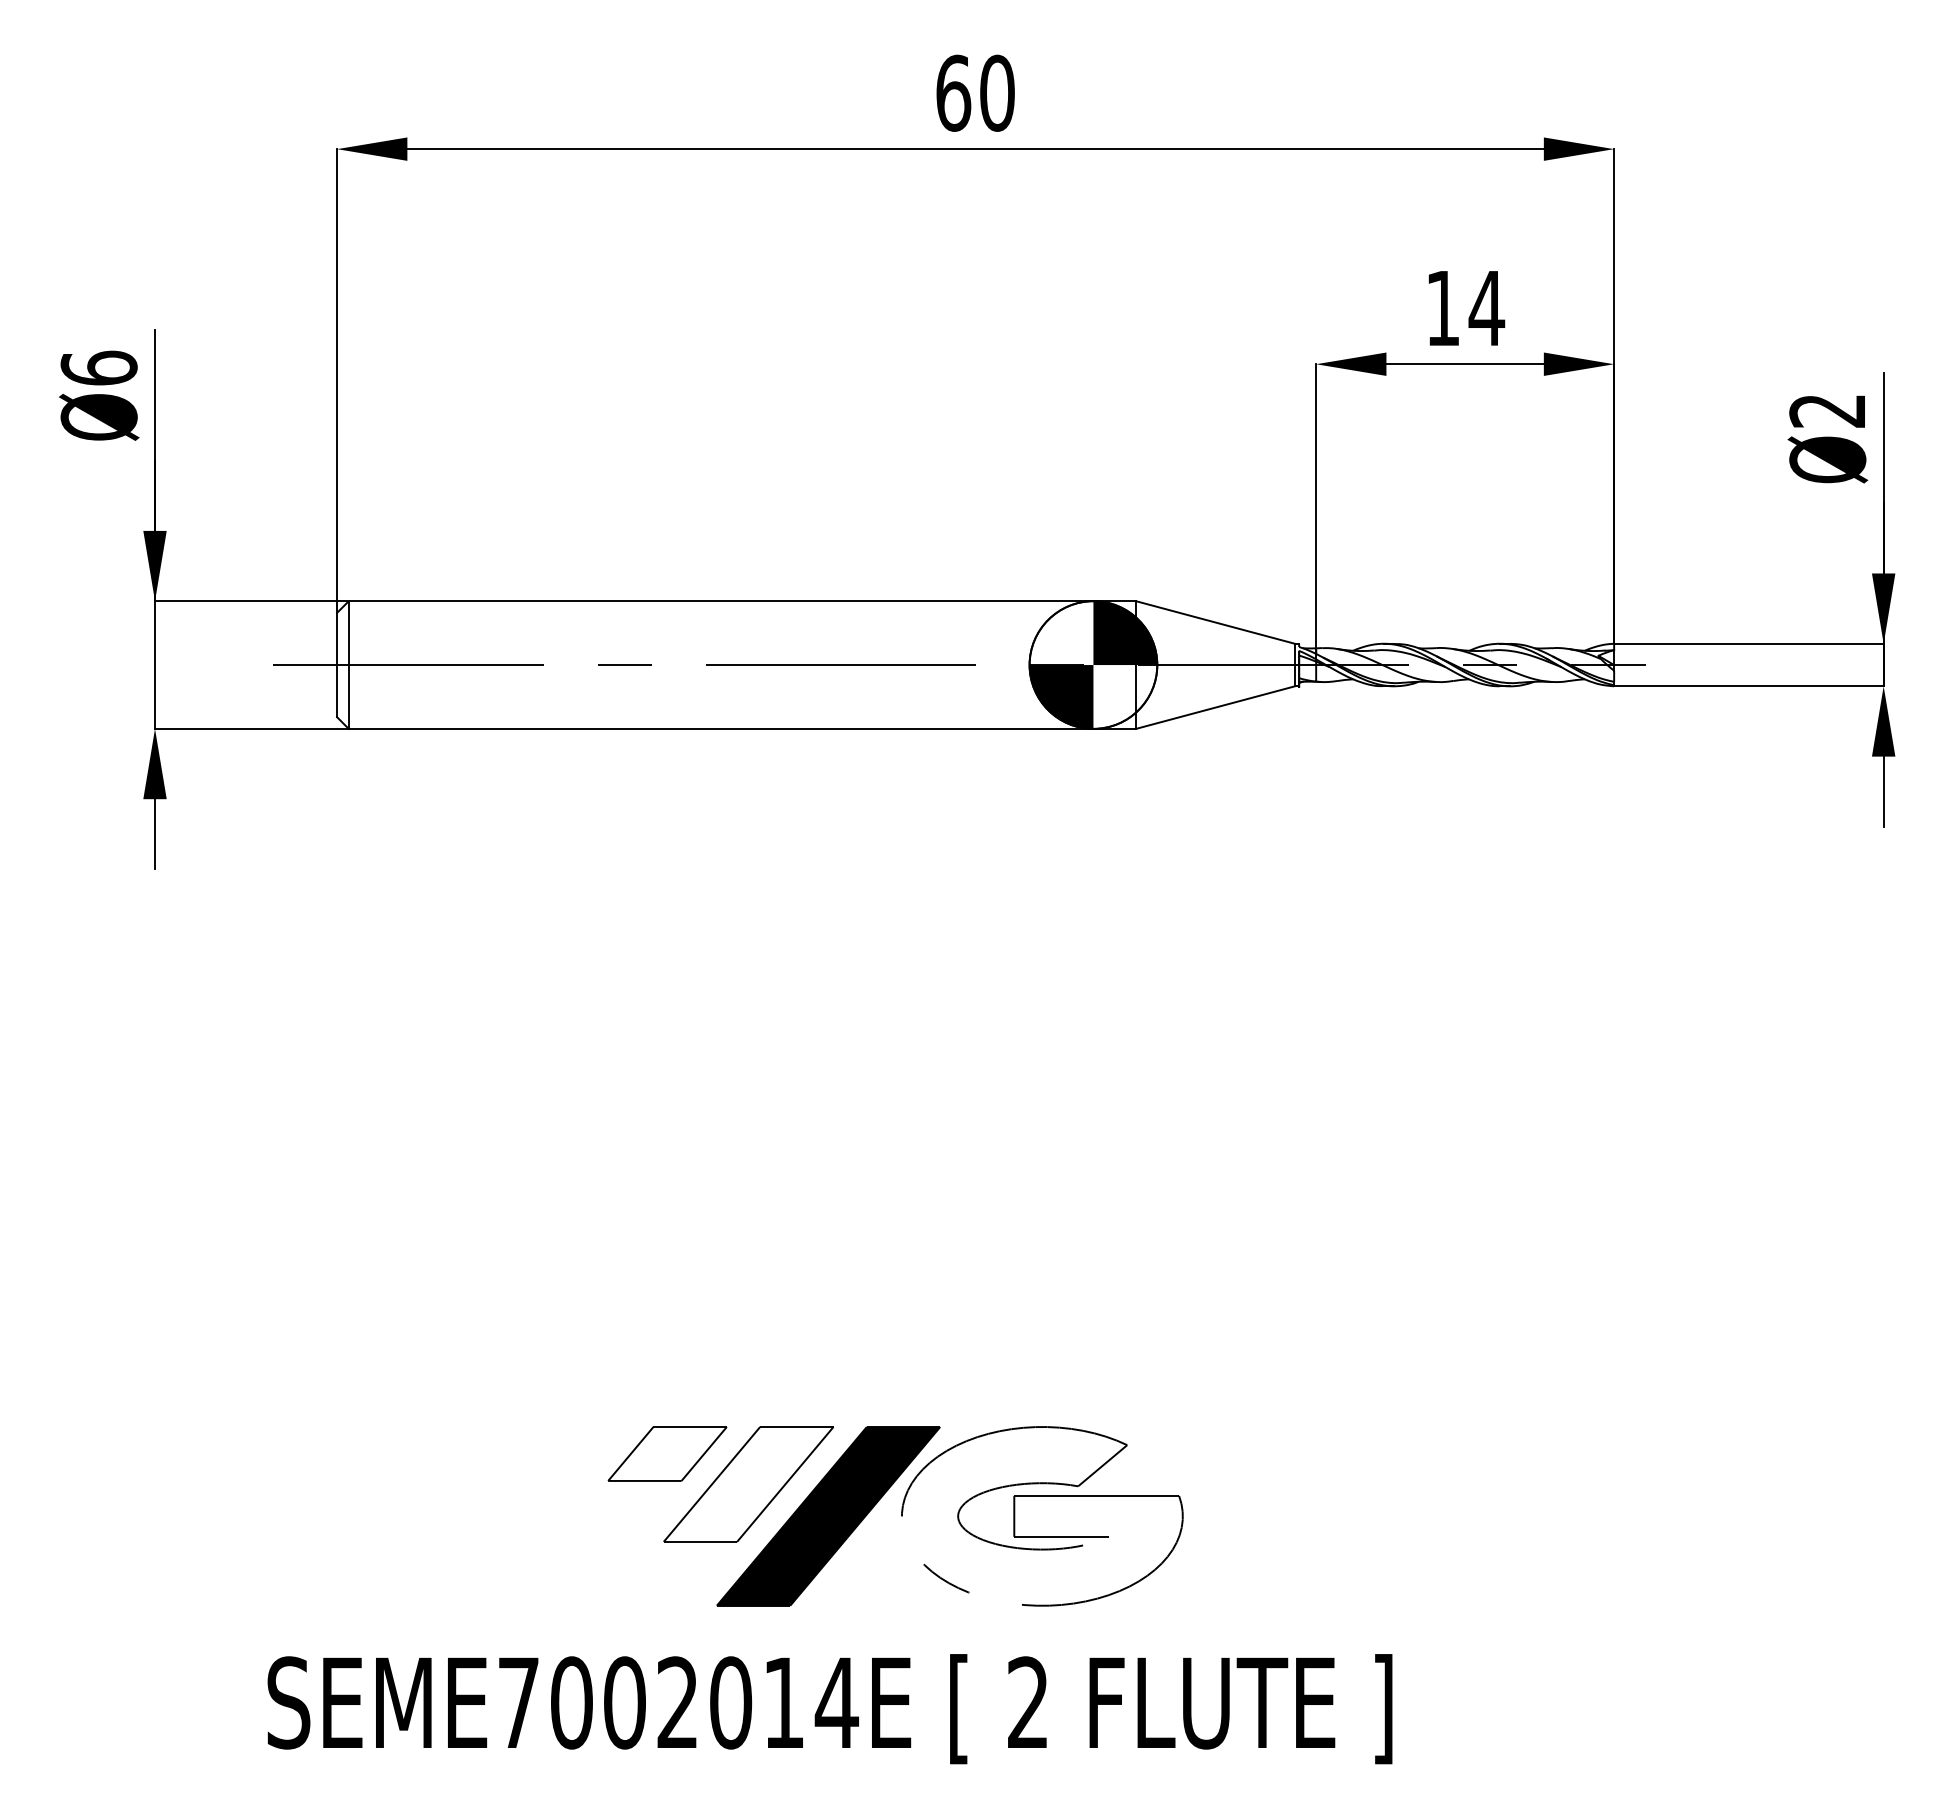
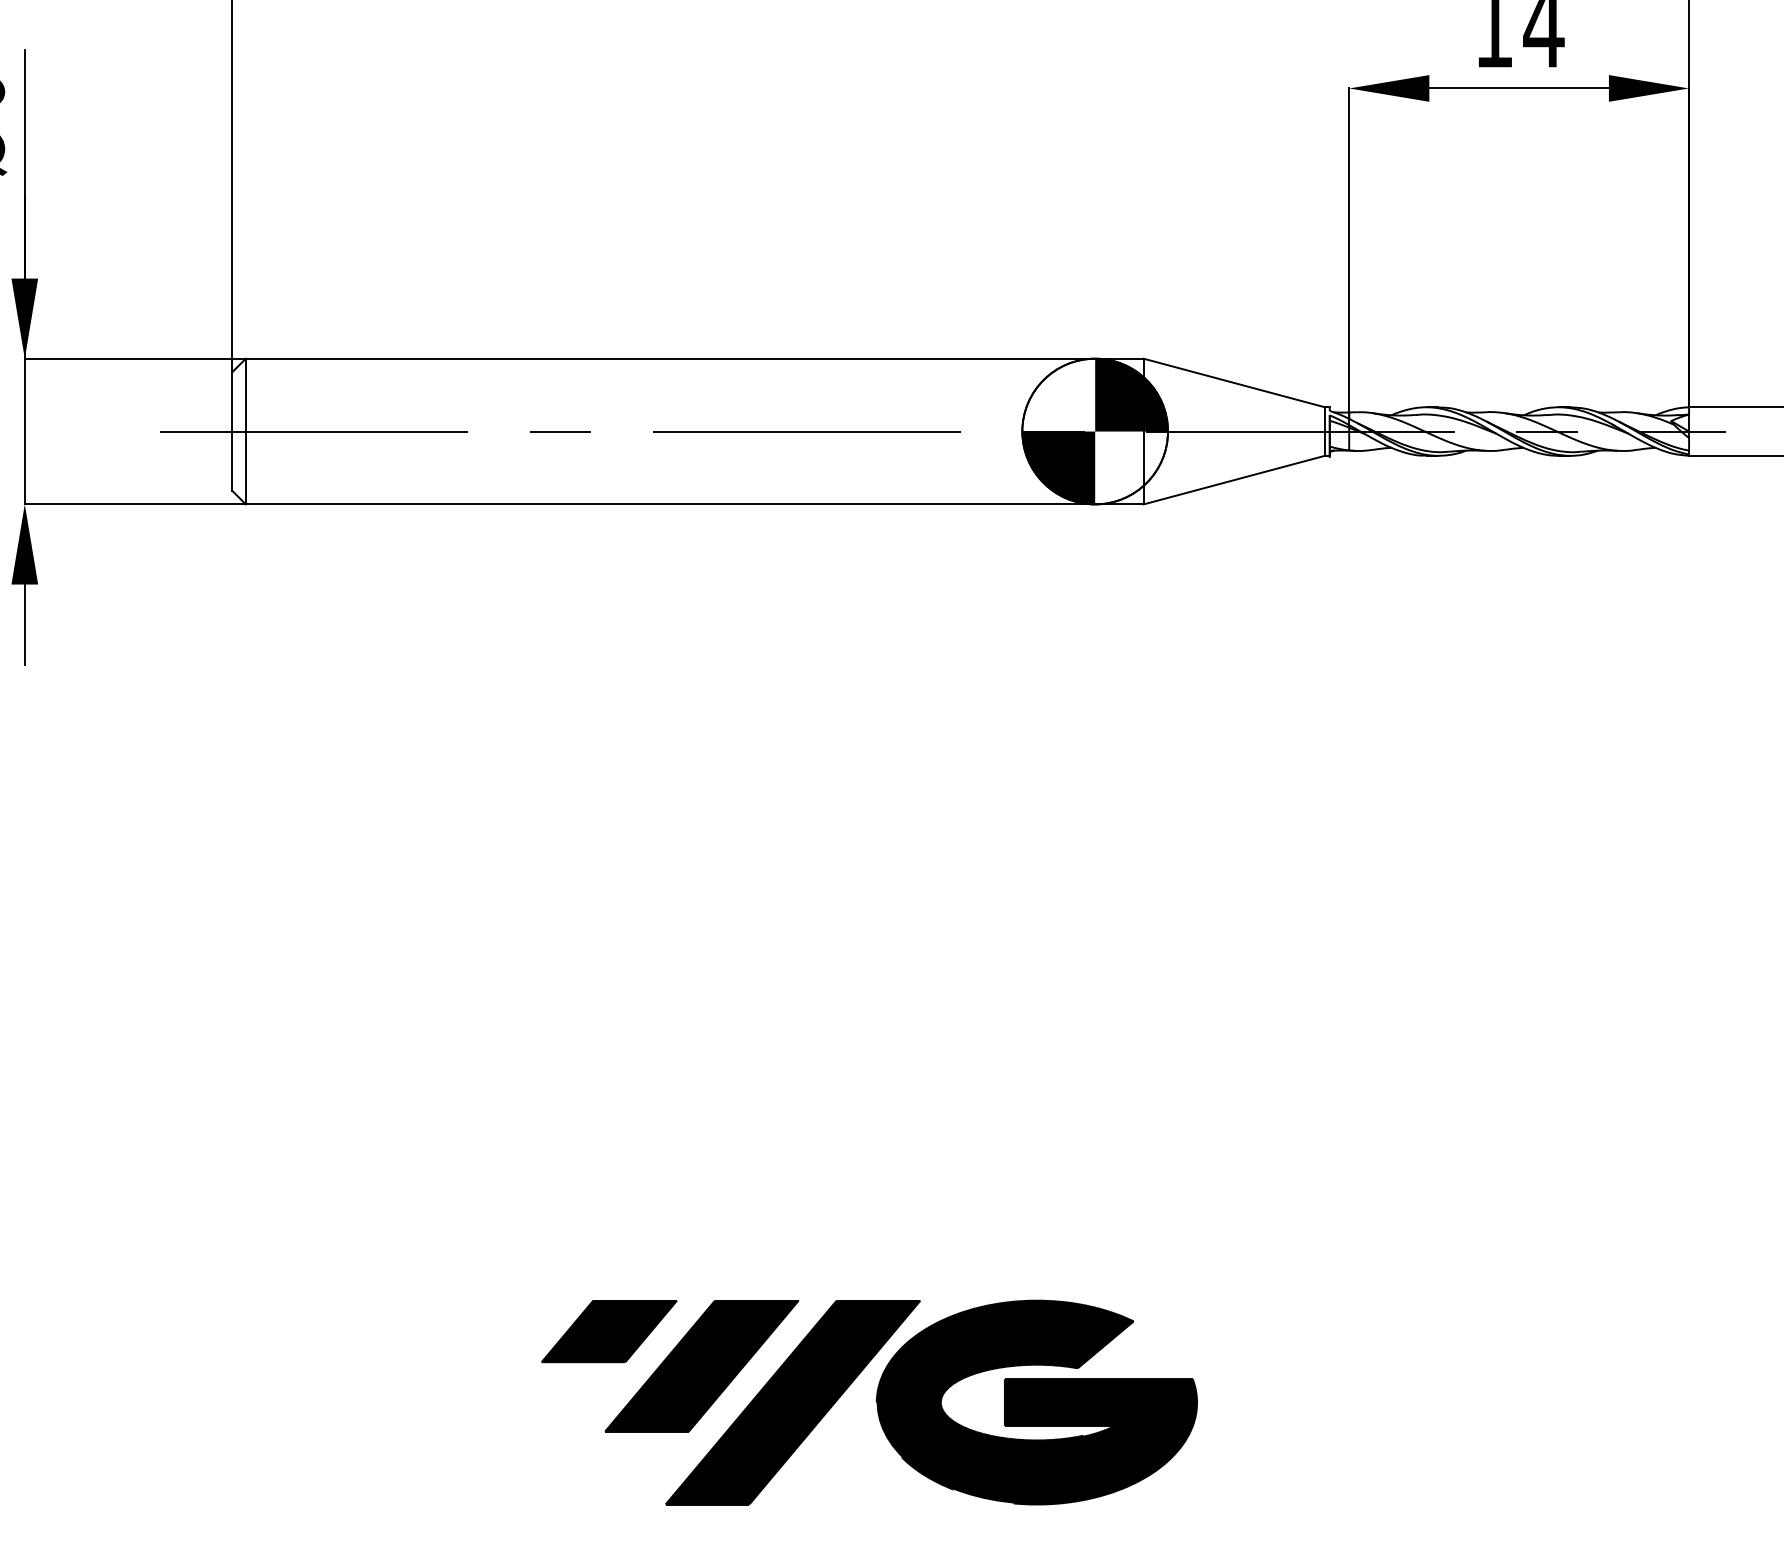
fill: (667, 1453) -> (609, 1330), added
fill: (748, 1484) -> (701, 1366), added
fill: (1042, 1516) -> (1037, 1402), added

